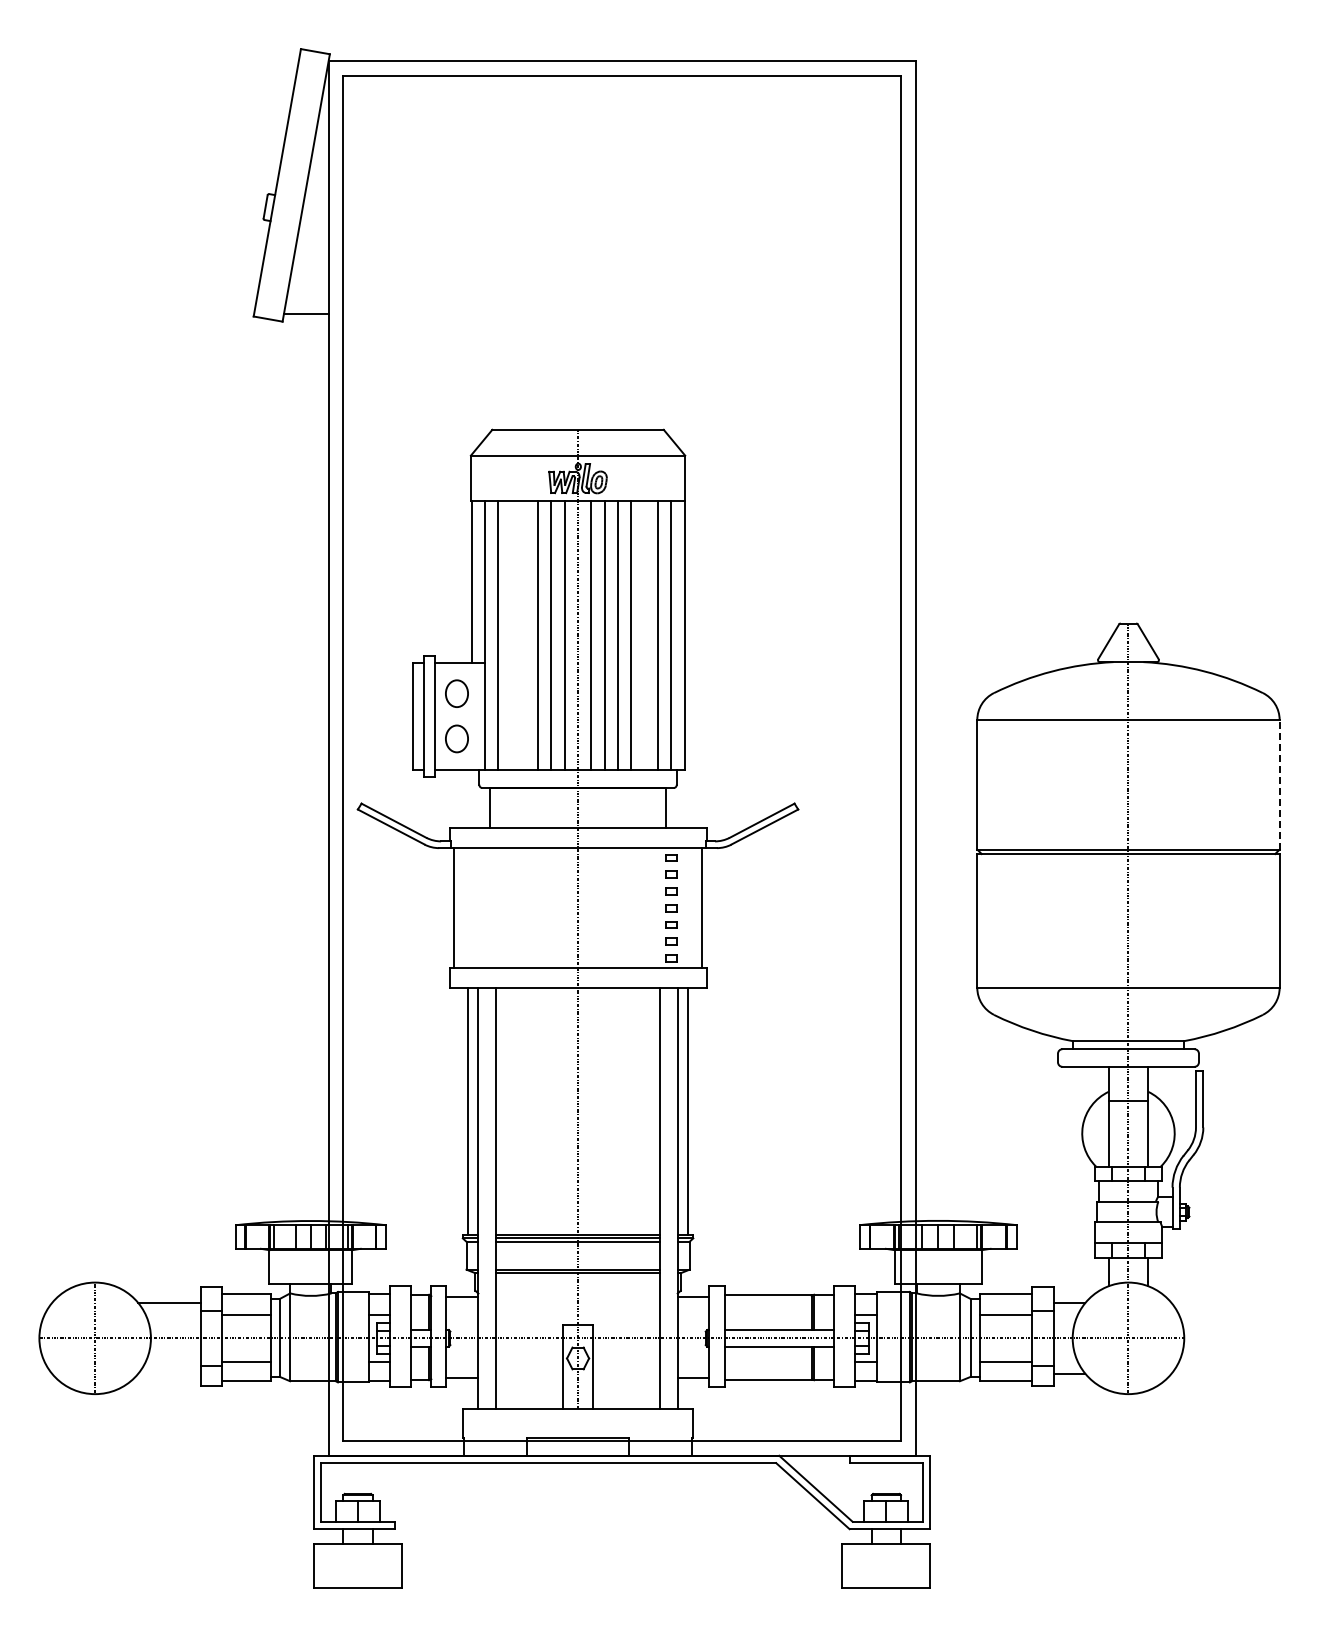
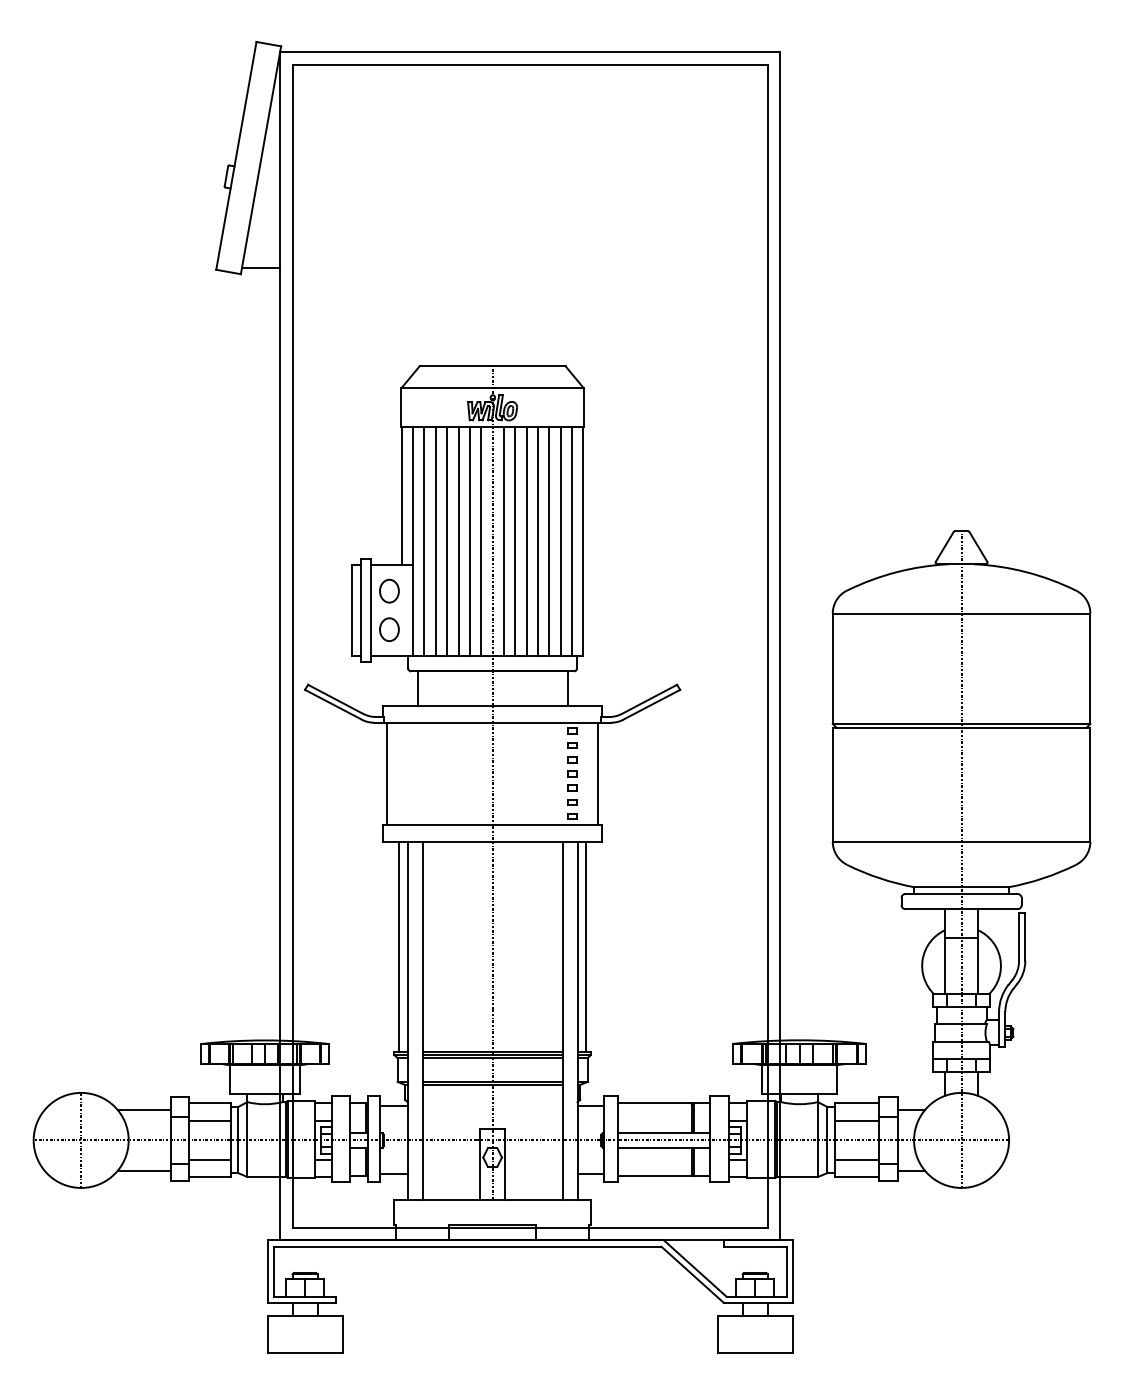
line: (511, 635) -> (435, 541), added
line: (524, 635) -> (446, 541), added
line: (644, 635) -> (549, 541), added
line: (1279, 784) -> (1090, 668), dashed -> solid
line: (169, 1373) -> (144, 1170), added

